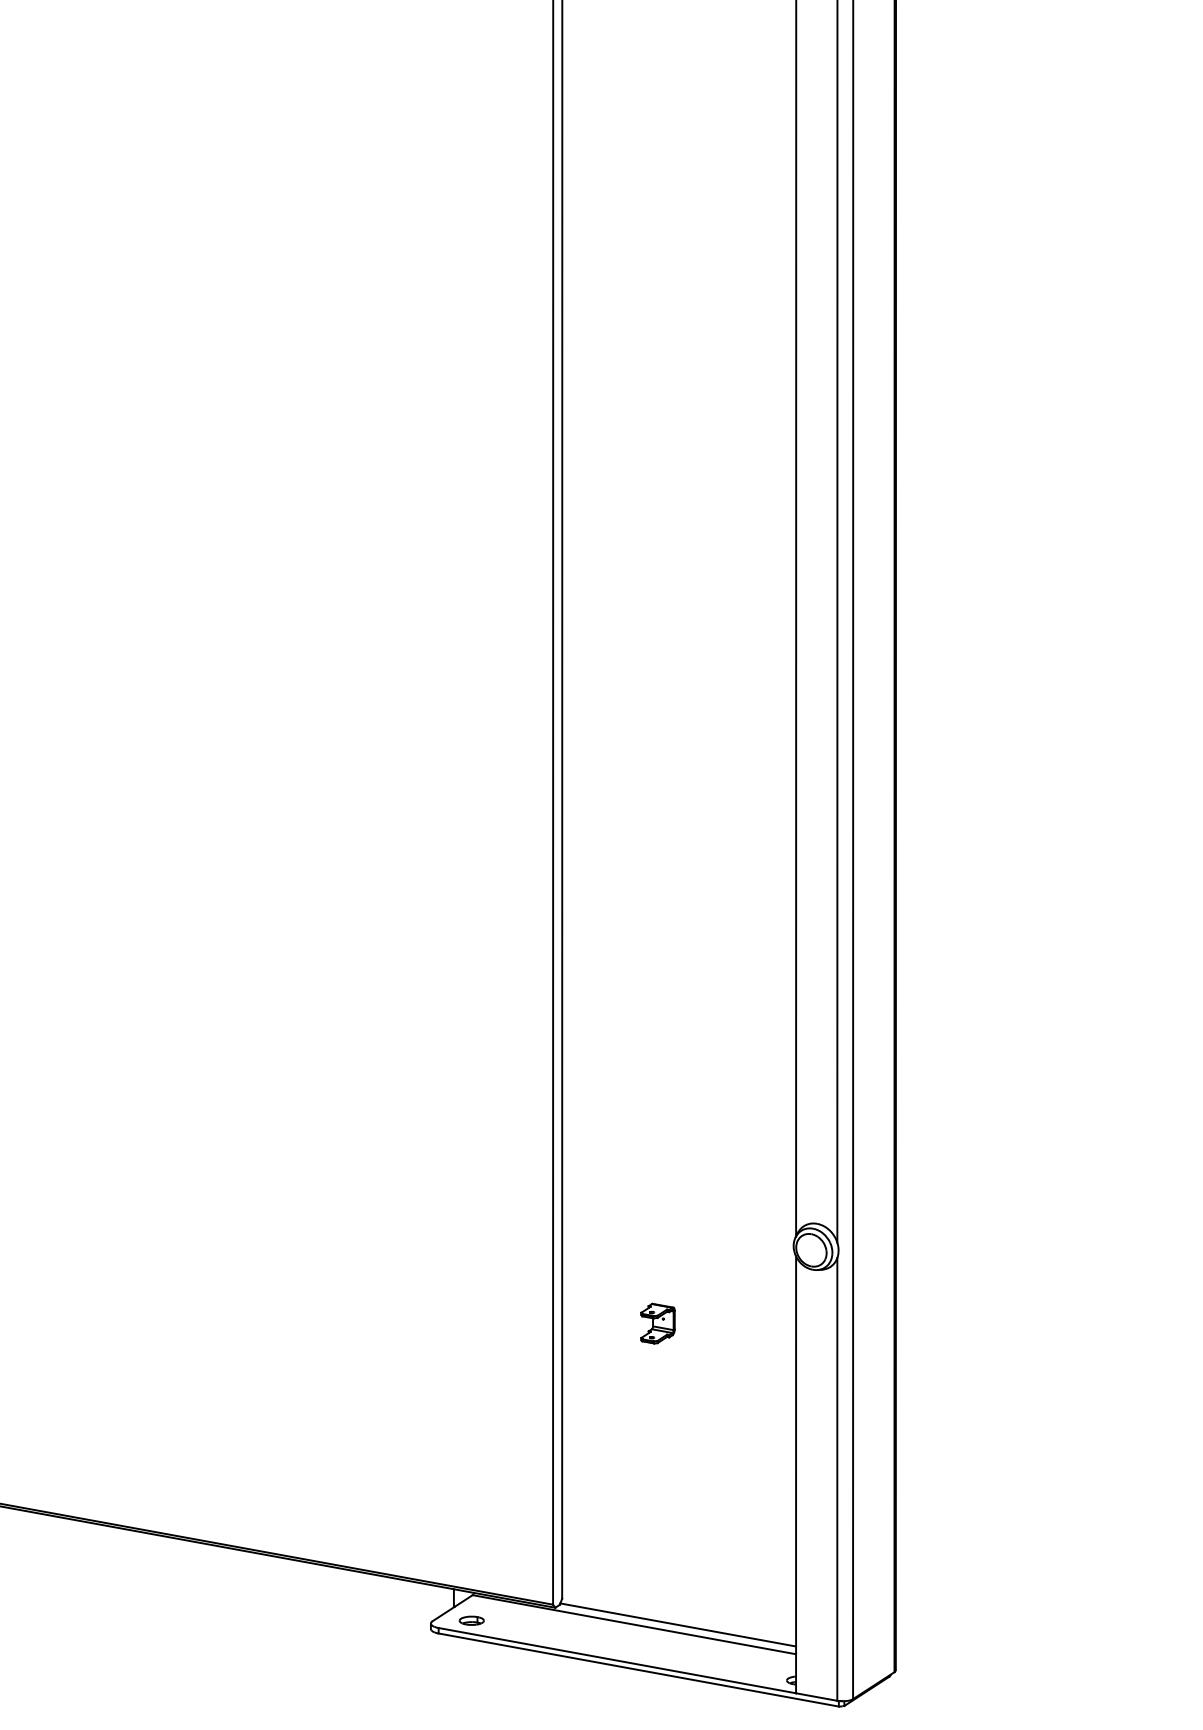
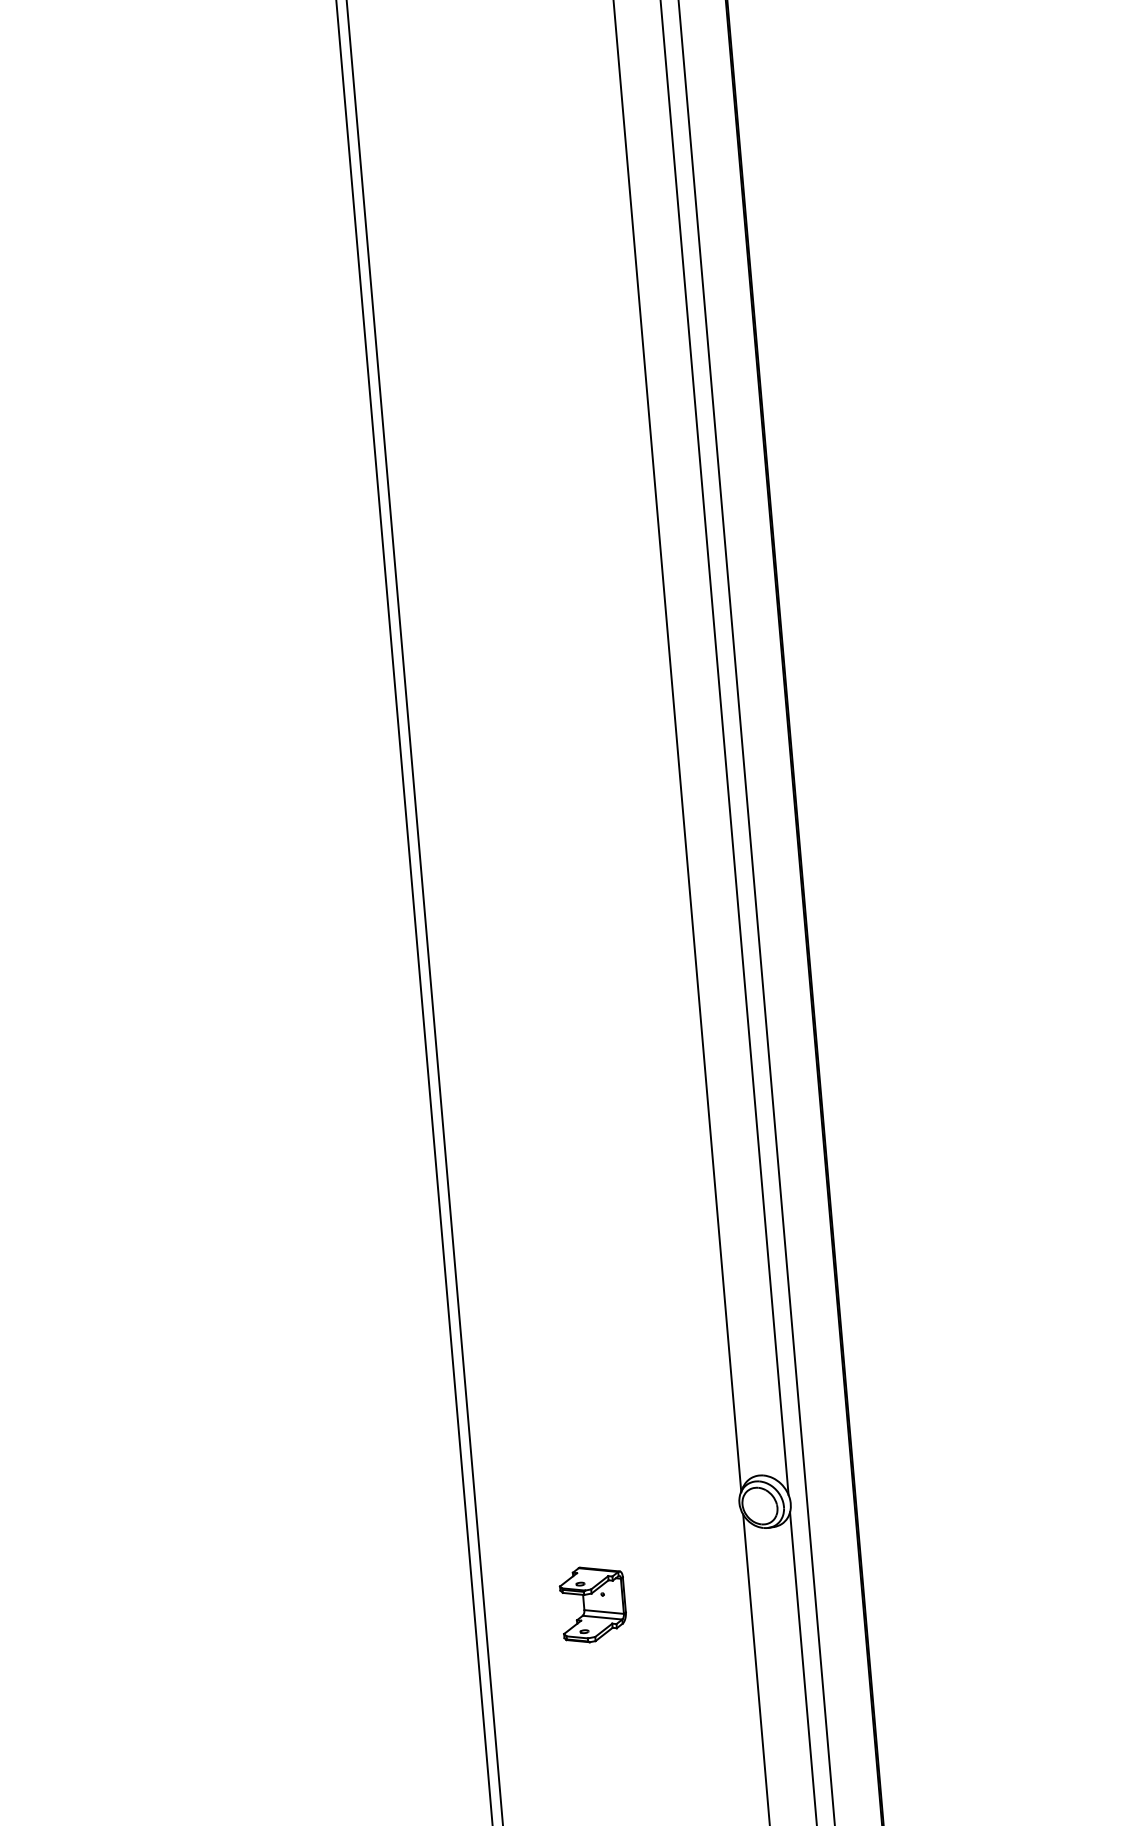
part: (657, 1323) -> (592, 1603), size x1.67

